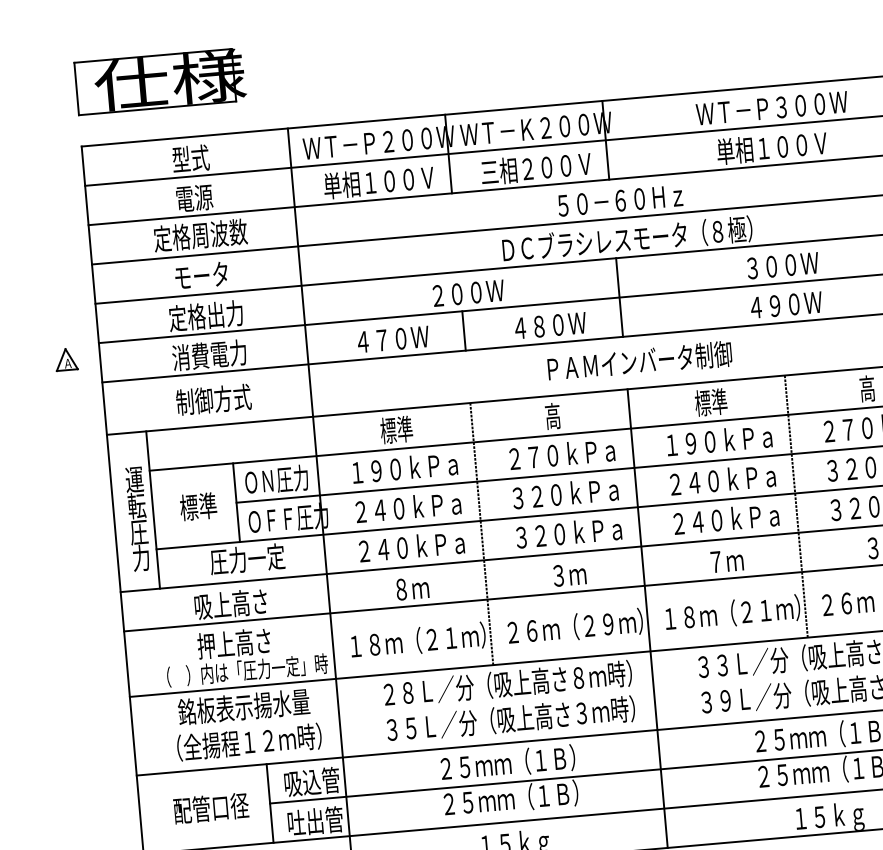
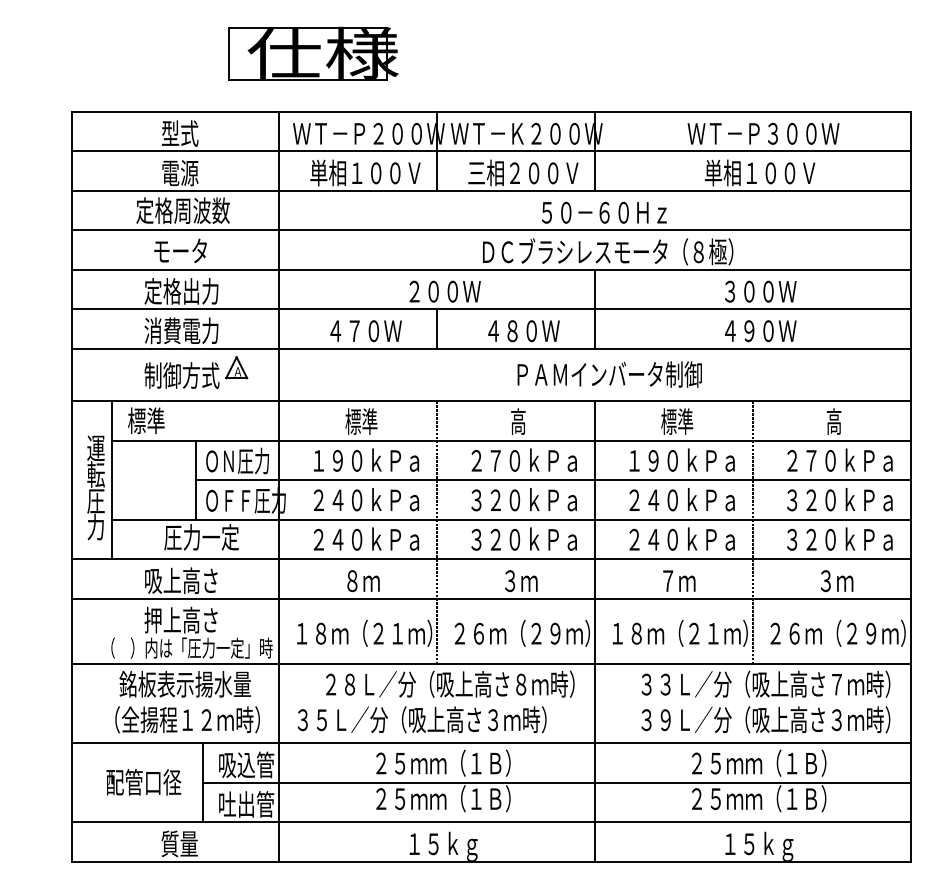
part: (160, 81) -> (313, 53), moved
part: (66, 359) -> (236, 367), moved
text: (198, 506) -> (146, 420), moved
text: (510, 719) -> (421, 719), moved

